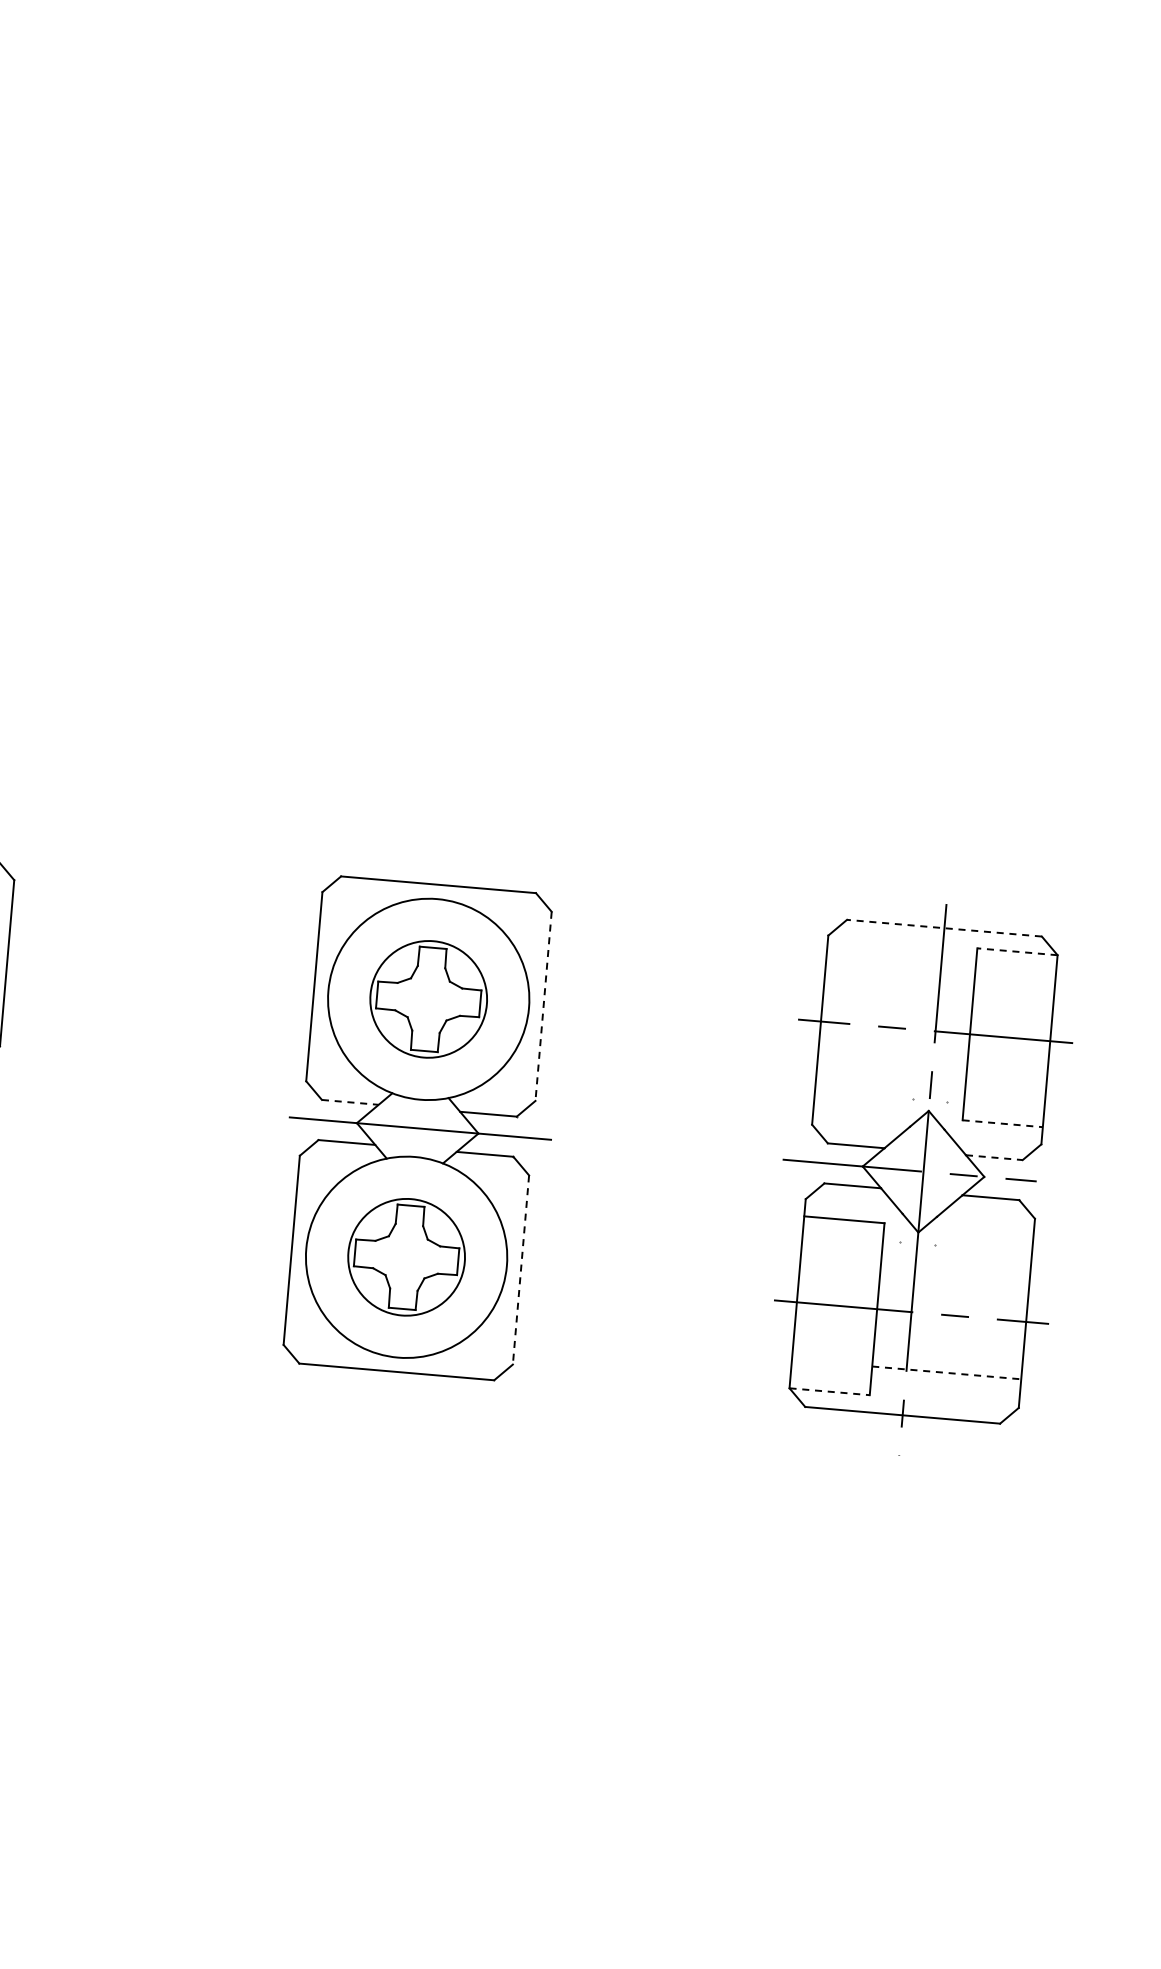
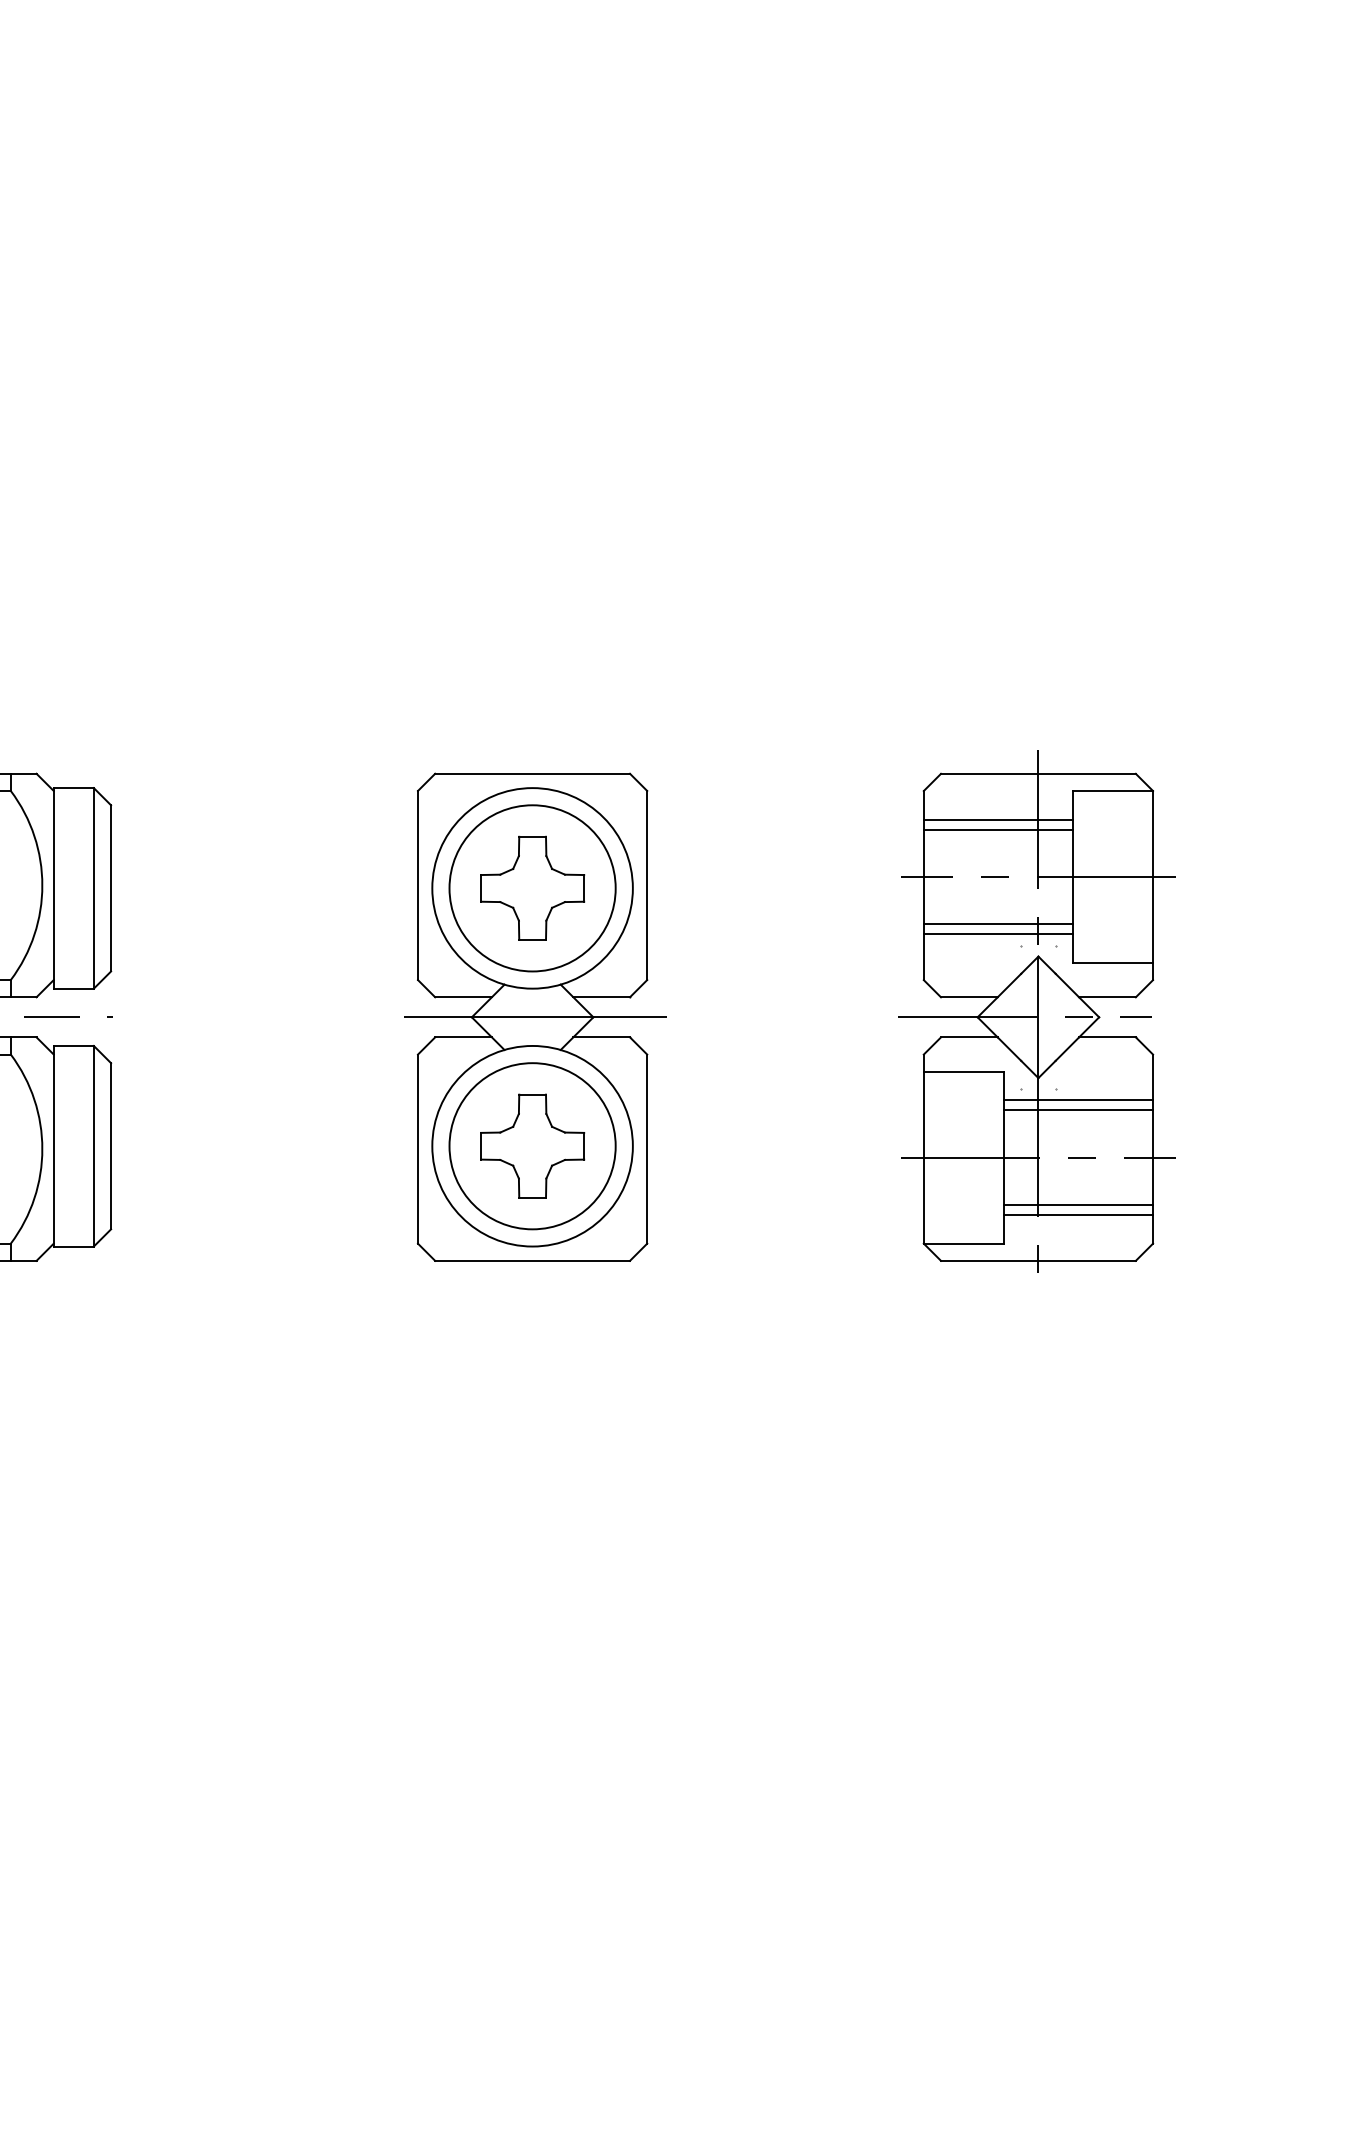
line: (943, 927) -> (1037, 773), dashed -> solid
line: (1017, 952) -> (1112, 791), dashed -> solid
line: (899, 970) -> (997, 819), added
line: (898, 980) -> (997, 829), added
circle: (428, 999) -> (532, 888), size x1.43
line: (543, 1006) -> (647, 885), dashed -> solid
line: (890, 1075) -> (997, 924), added
line: (889, 1085) -> (997, 934), added
line: (351, 1102) -> (464, 997), dashed -> solid
line: (1003, 1123) -> (1113, 962), dashed -> solid
line: (994, 1157) -> (1107, 997), dashed -> solid
circle: (406, 1257) -> (532, 1146), size x1.43
line: (956, 1258) -> (1078, 1100), added
line: (955, 1268) -> (1078, 1110), added
line: (521, 1270) -> (647, 1149), dashed -> solid
line: (947, 1362) -> (1078, 1204), added
line: (947, 1373) -> (1079, 1215), dashed -> solid
line: (830, 1391) -> (964, 1243), dashed -> solid

